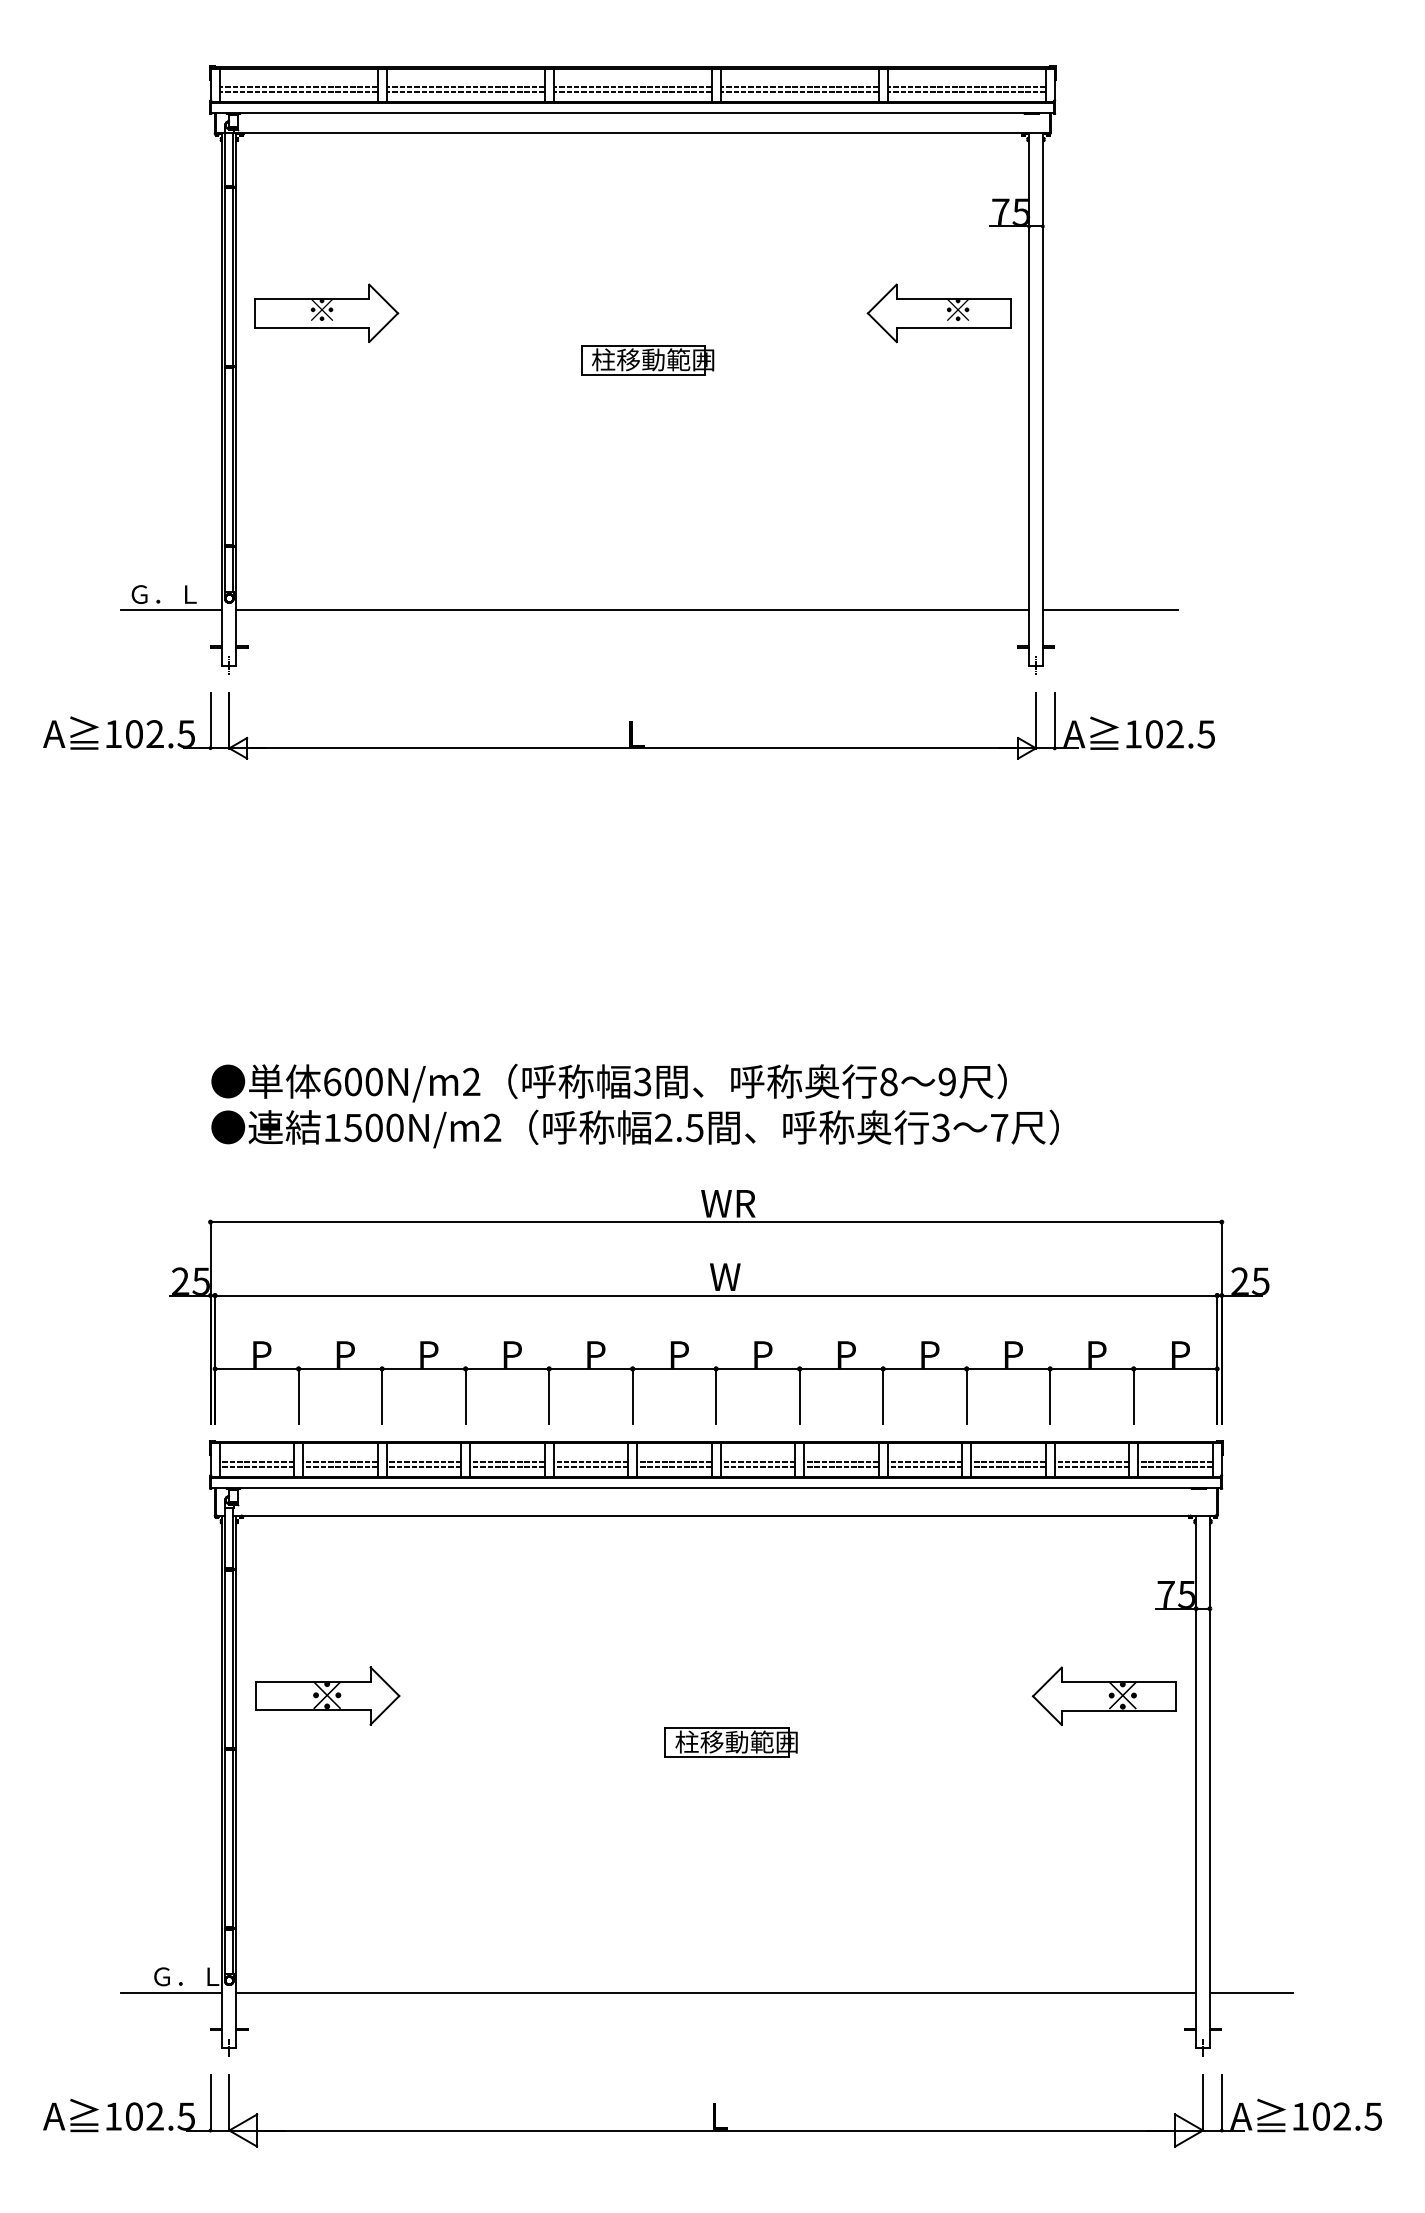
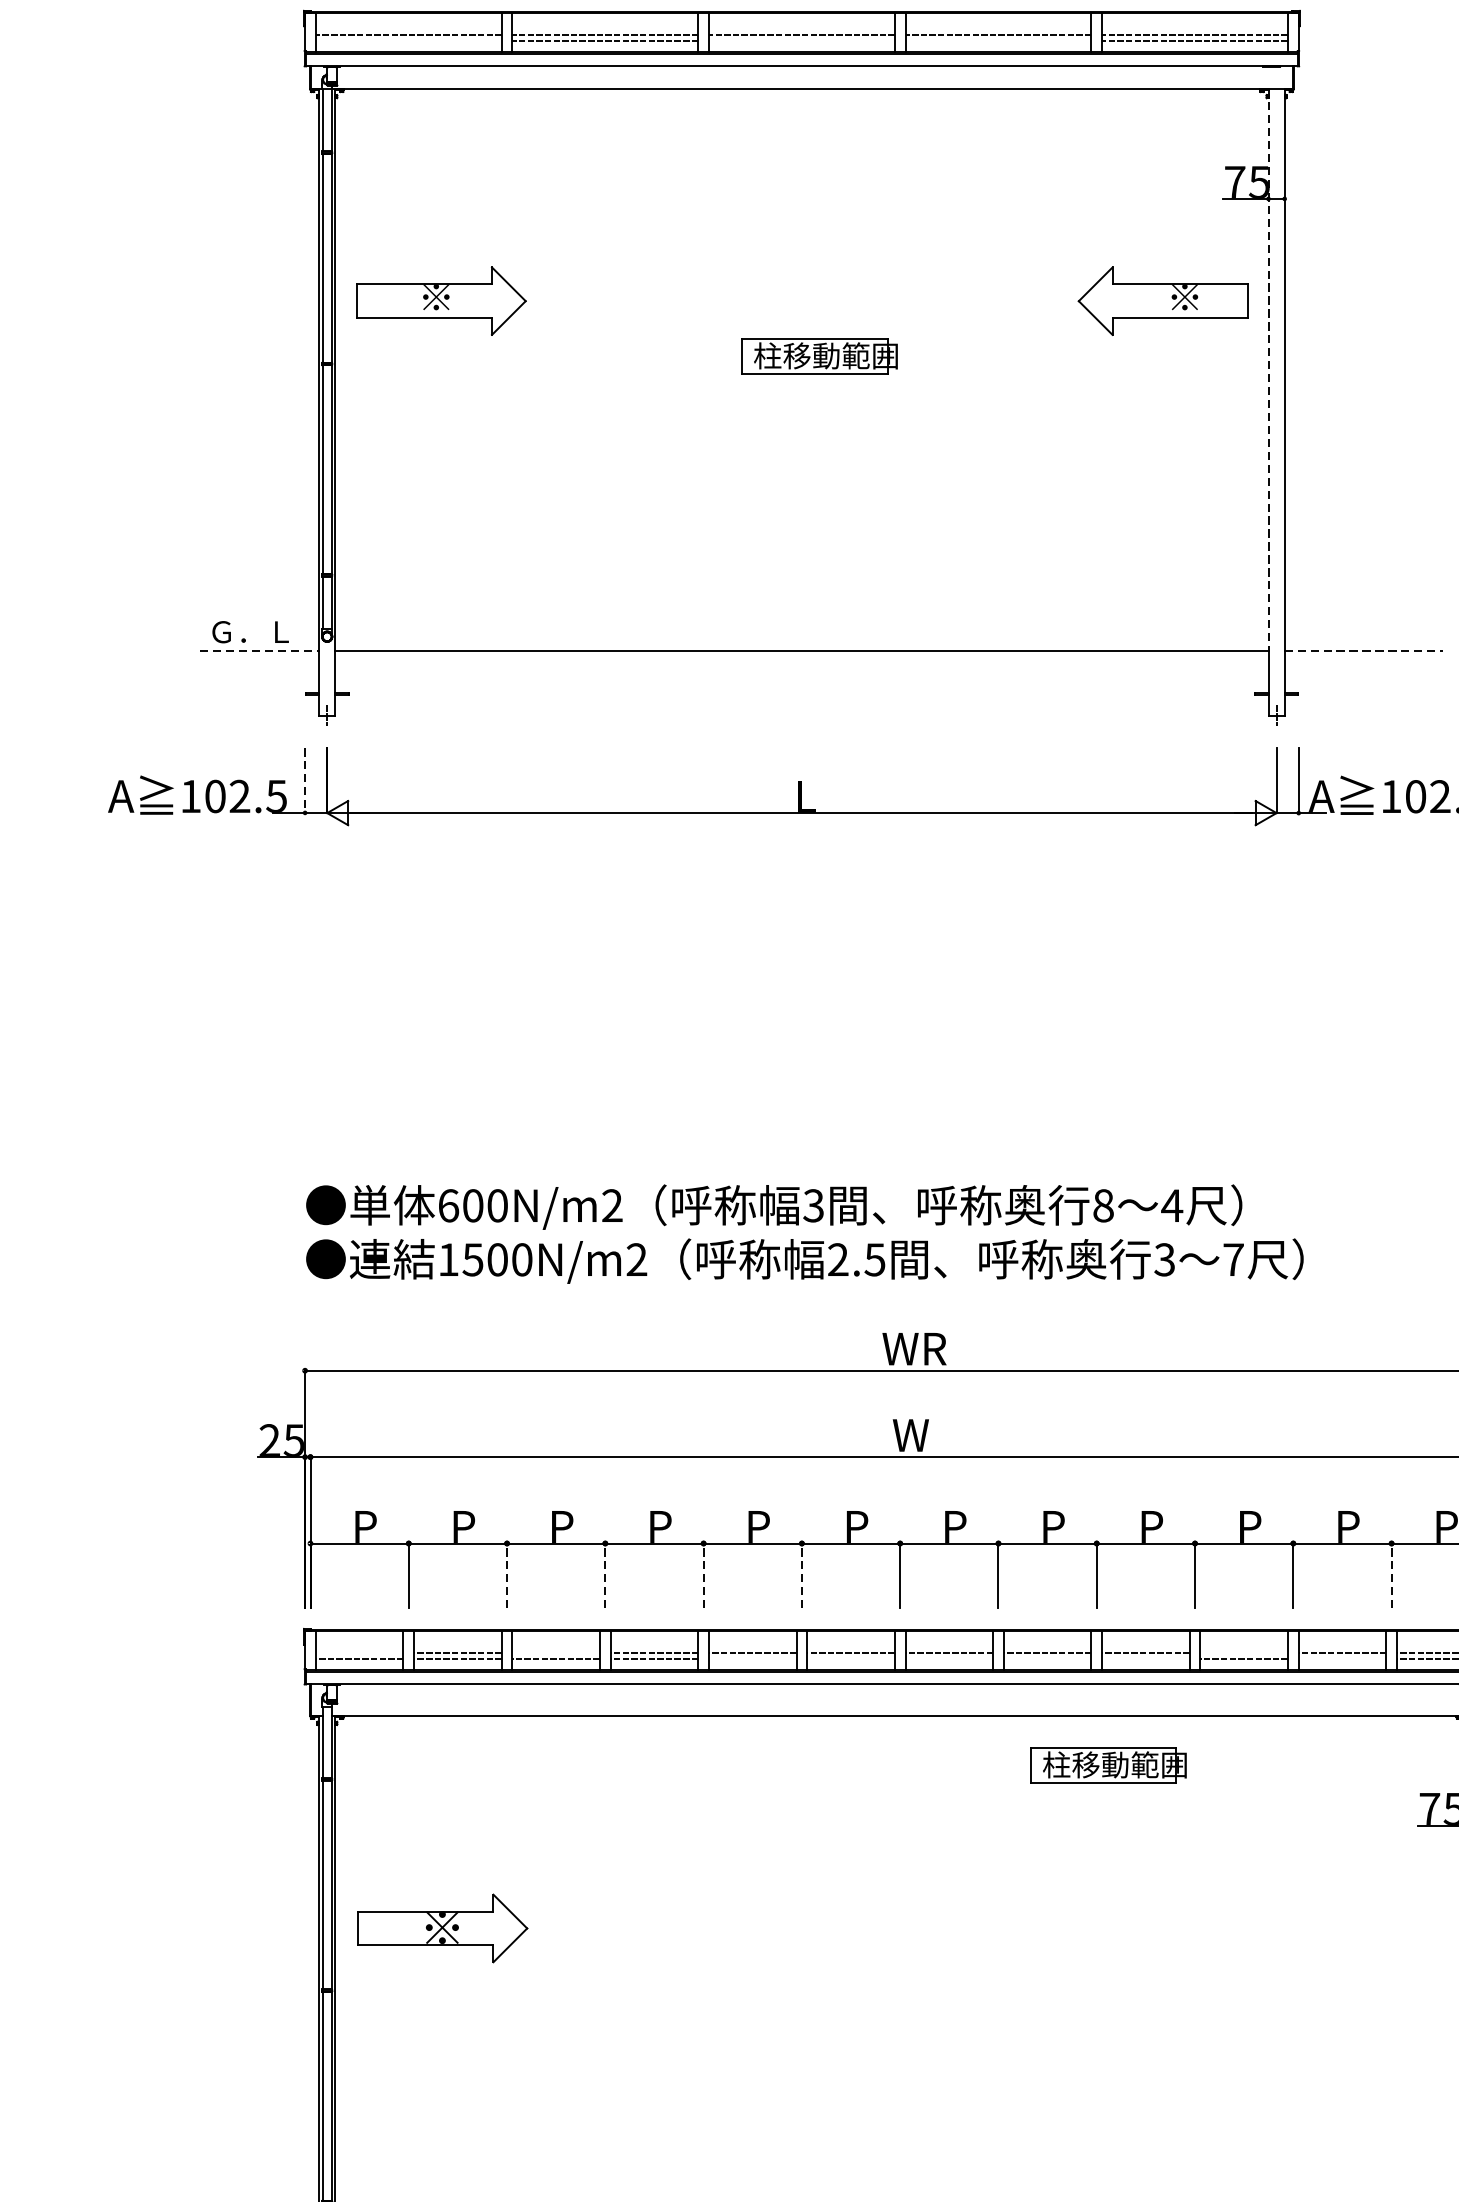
line: (298, 92) -> (408, 41), removed
line: (632, 92) -> (801, 41), removed
line: (799, 92) -> (998, 41), removed
line: (1029, 371) -> (1268, 369), solid -> dashed
line: (171, 610) -> (259, 650), solid -> dashed
line: (1110, 610) -> (1364, 650), solid -> dashed
line: (210, 720) -> (305, 780), solid -> dashed
text: (946, 1081) -> (1171, 1205), 9 -> 4
line: (382, 1396) -> (507, 1575), solid -> dashed
line: (465, 1396) -> (605, 1575), solid -> dashed
line: (549, 1396) -> (704, 1575), solid -> dashed
line: (632, 1396) -> (801, 1575), solid -> dashed
line: (1133, 1396) -> (1391, 1575), solid -> dashed
line: (256, 1461) -> (359, 1652), removed
line: (423, 1461) -> (555, 1652), removed
line: (1008, 1461) -> (1244, 1652), removed
line: (590, 1466) -> (752, 1658), removed
line: (674, 1466) -> (851, 1658), removed
line: (757, 1466) -> (948, 1658), removed
line: (841, 1466) -> (1047, 1658), removed
line: (924, 1466) -> (1145, 1658), removed
line: (1091, 1466) -> (1341, 1658), removed
part: (1103, 1695) -> (1356, 1927), removed
part: (730, 1742) -> (1107, 1765), moved

